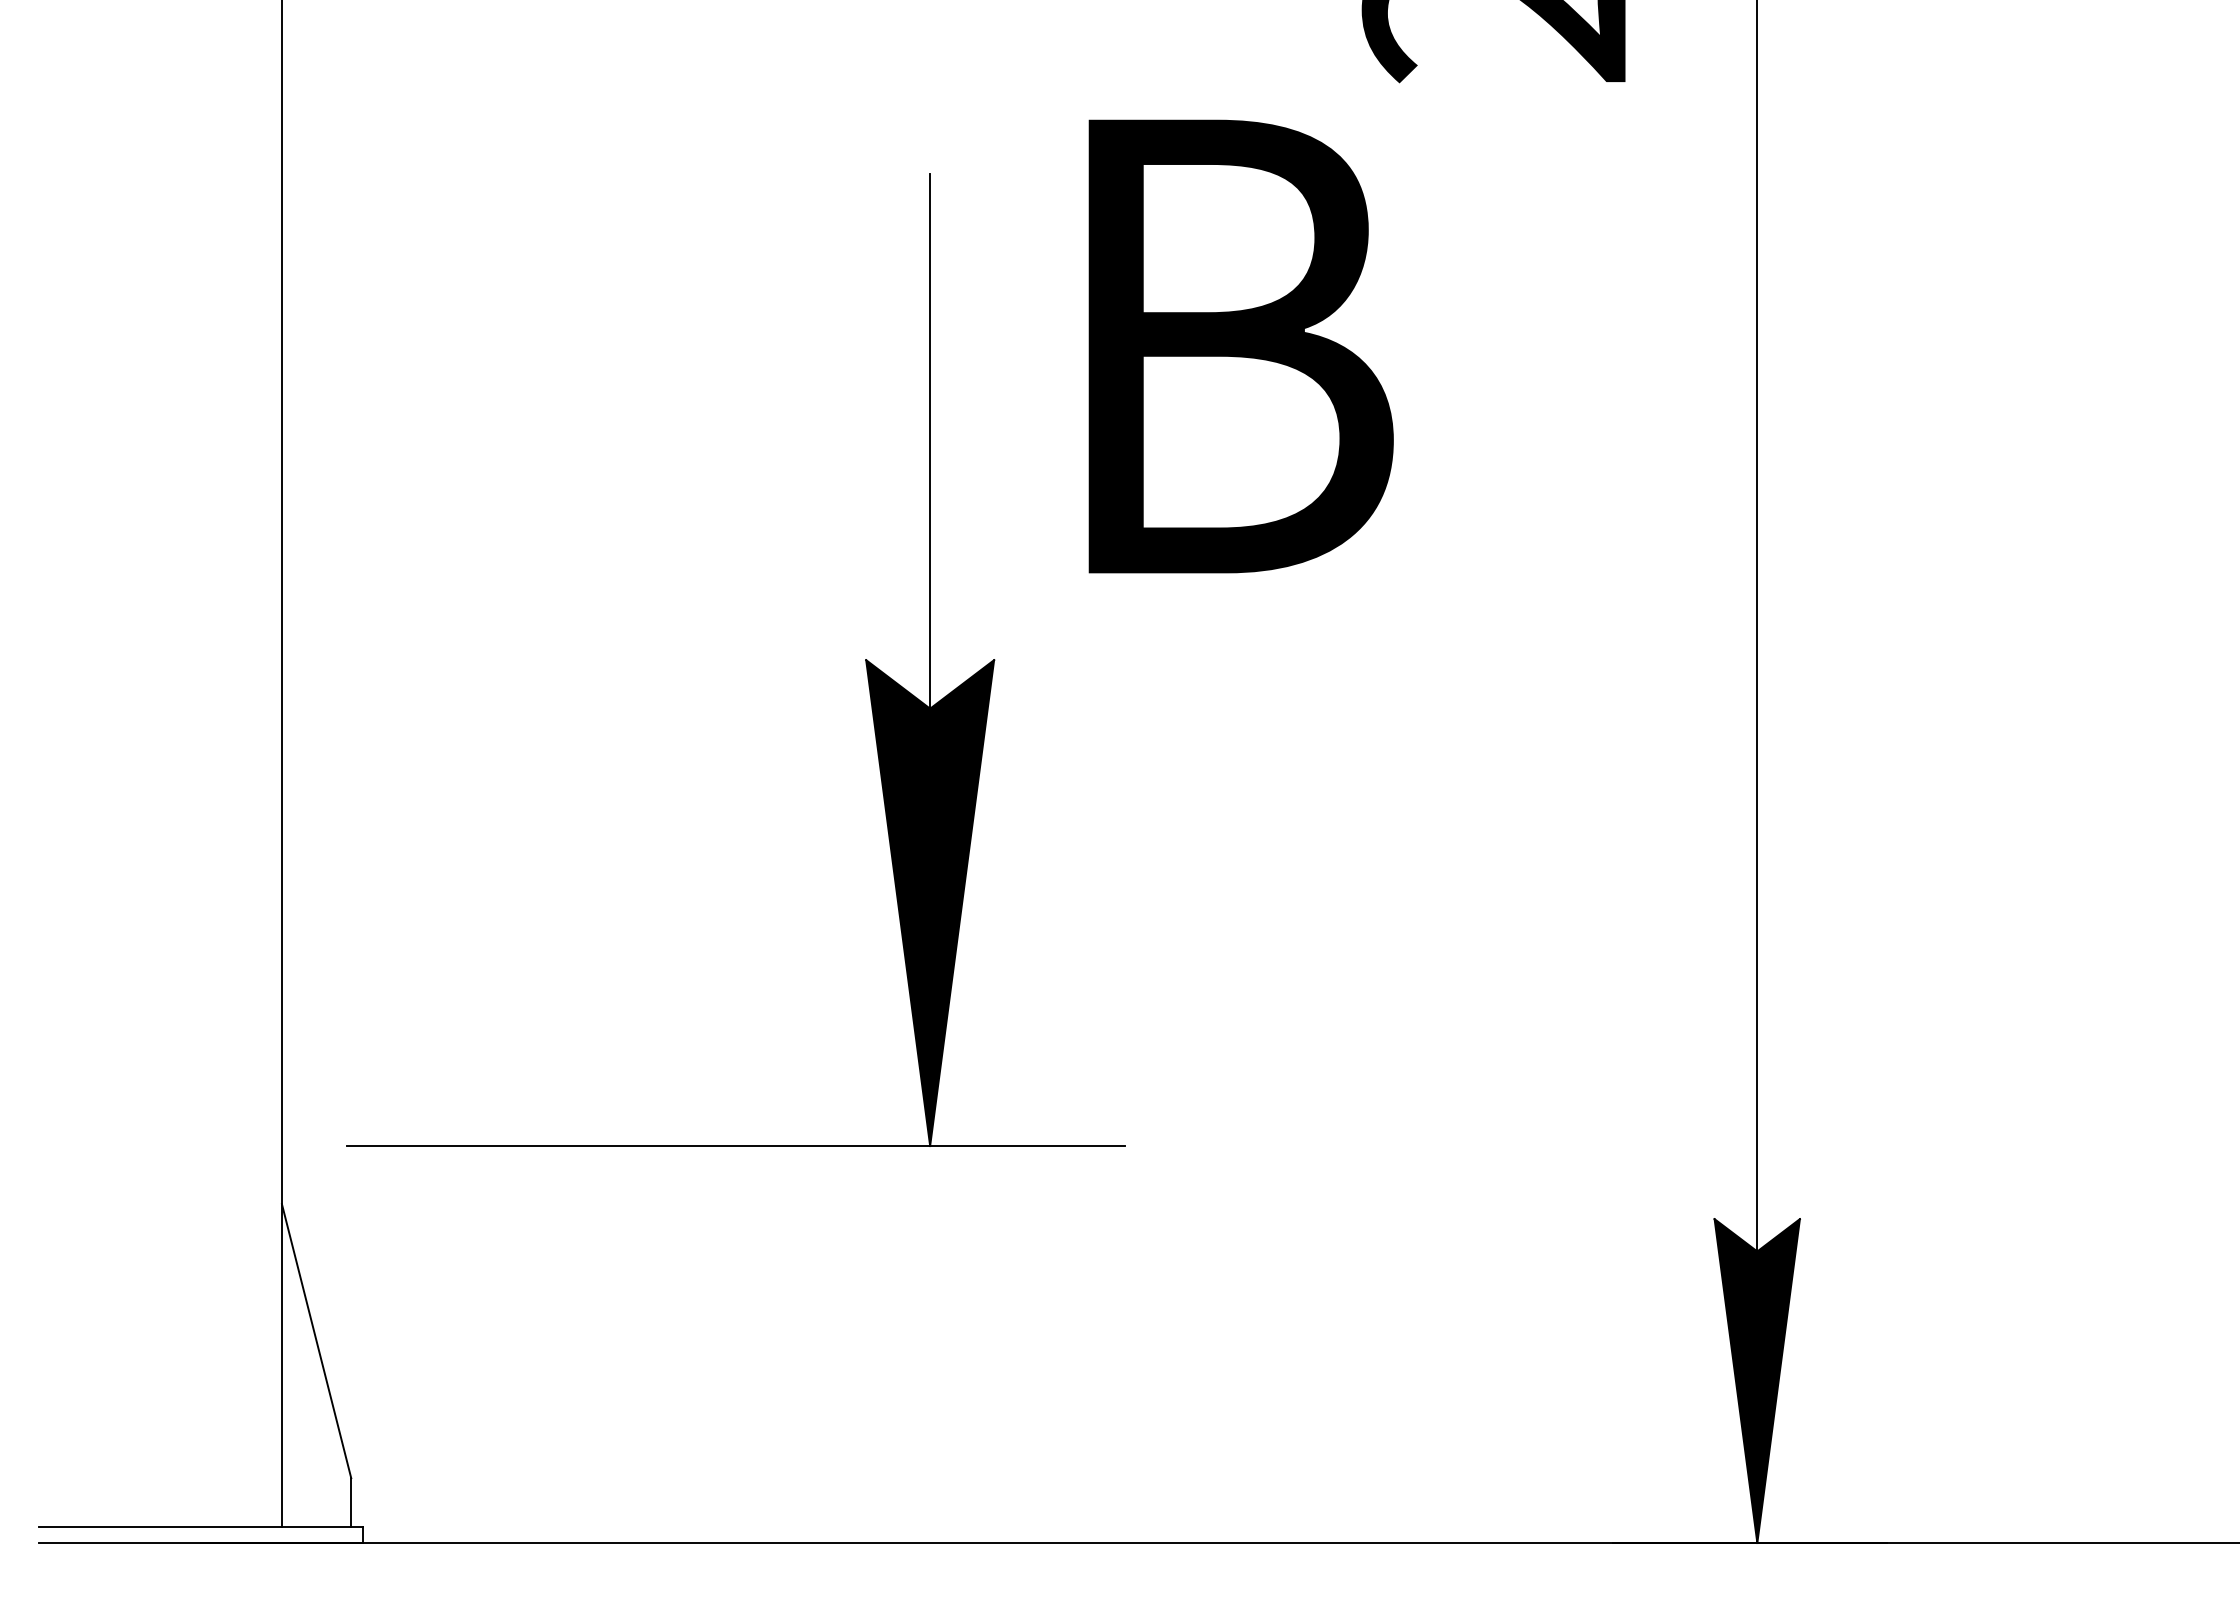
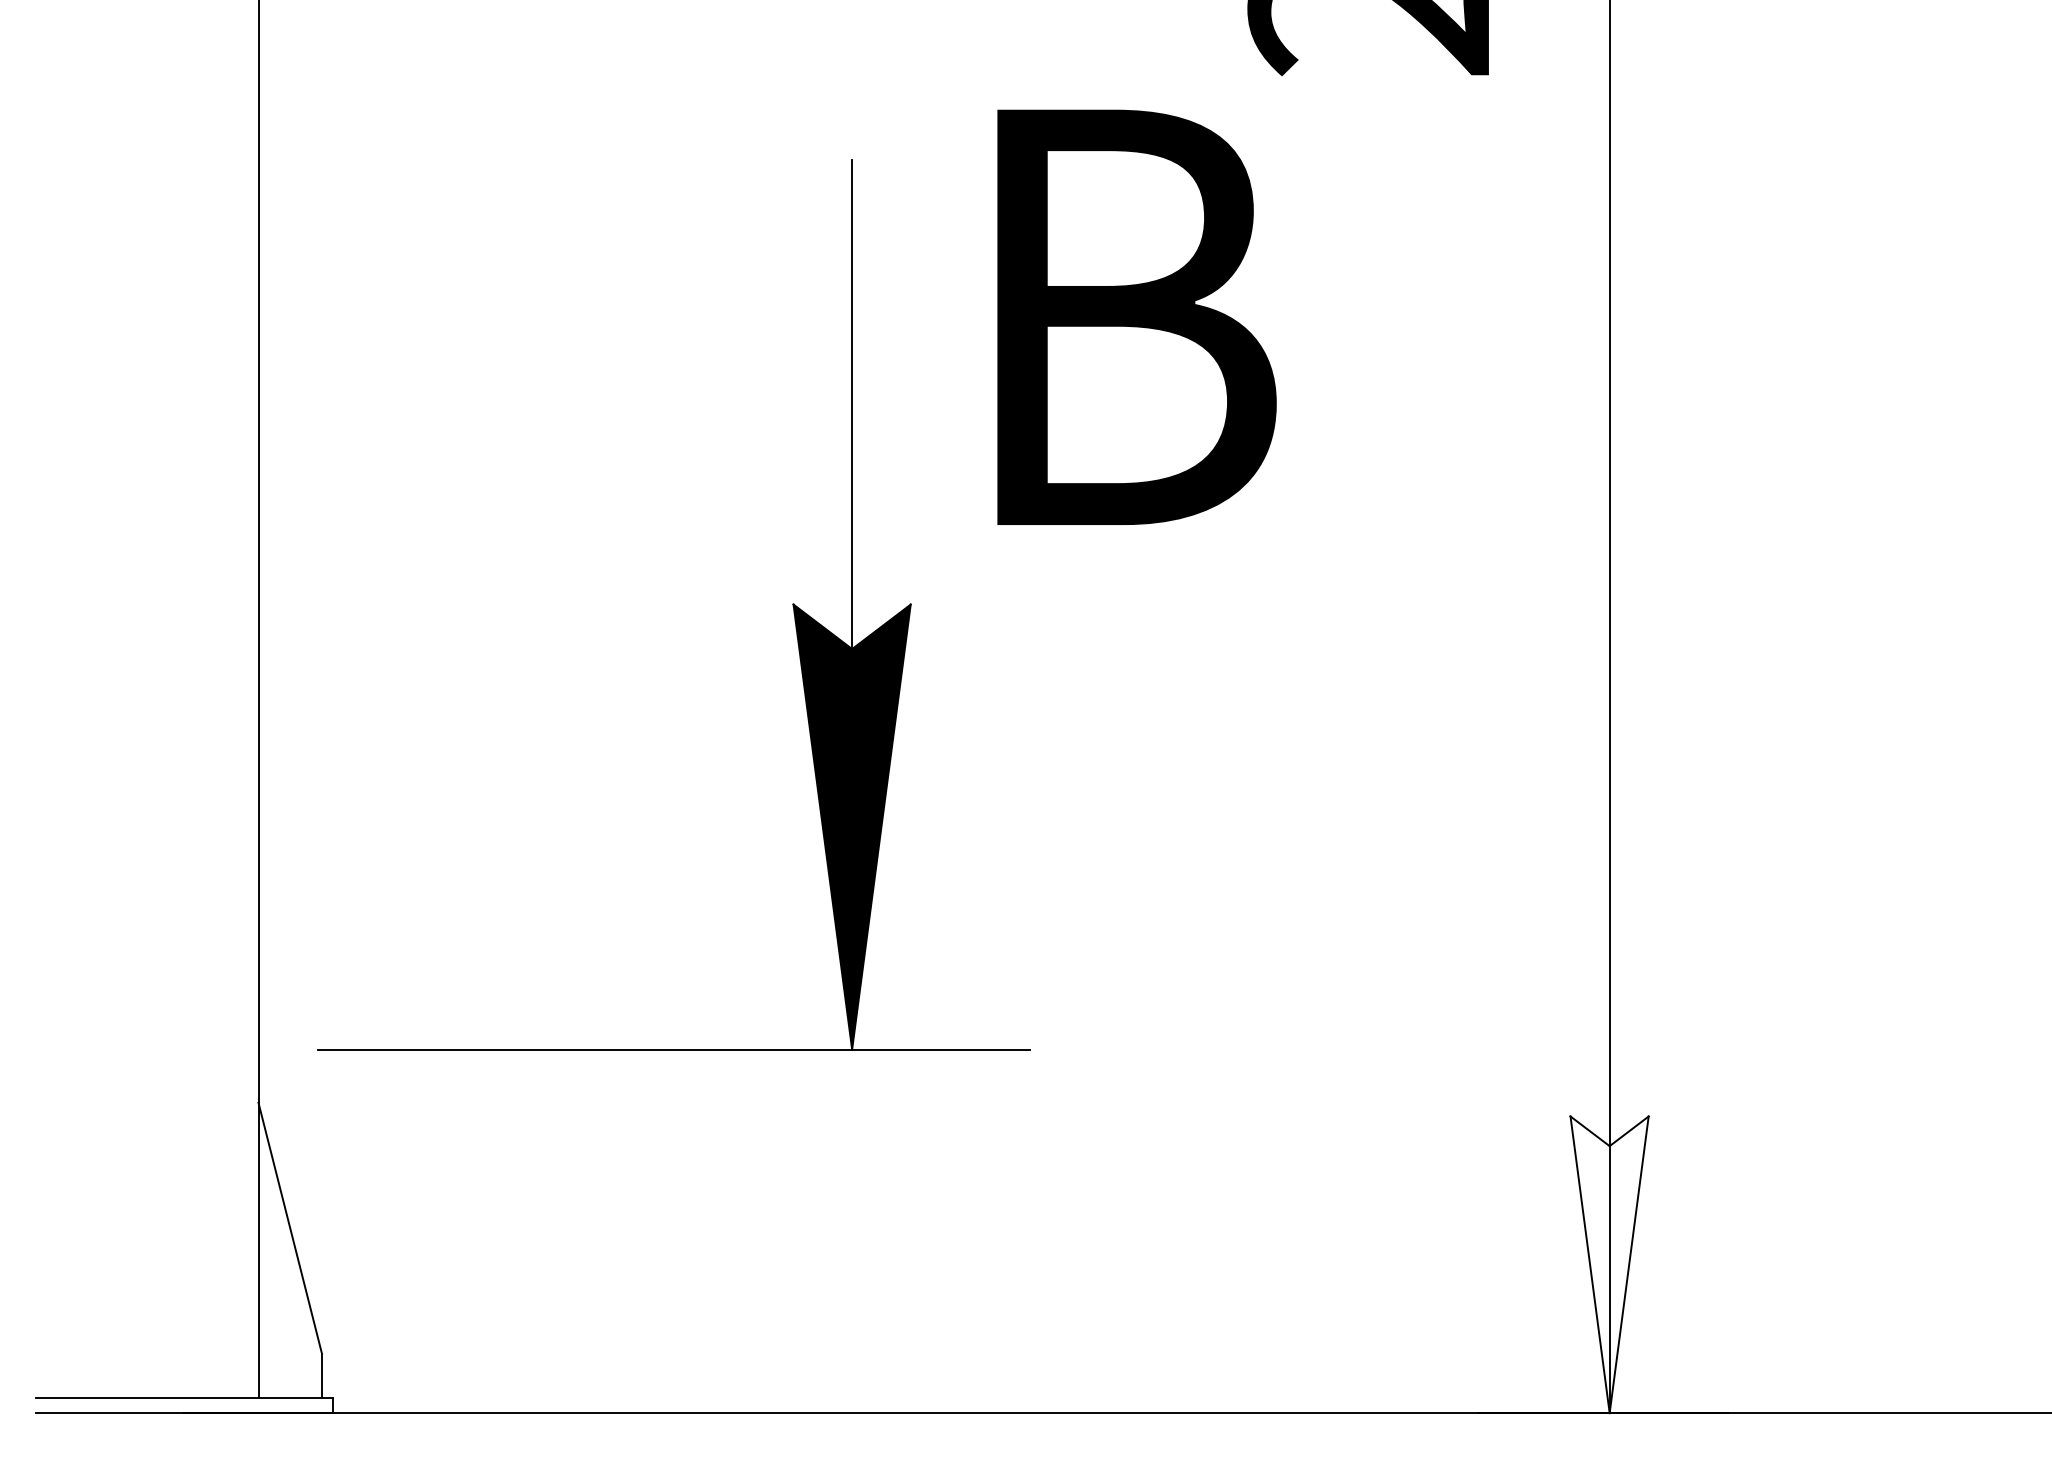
fill: (1756, 1381) -> (1608, 1265), removed

